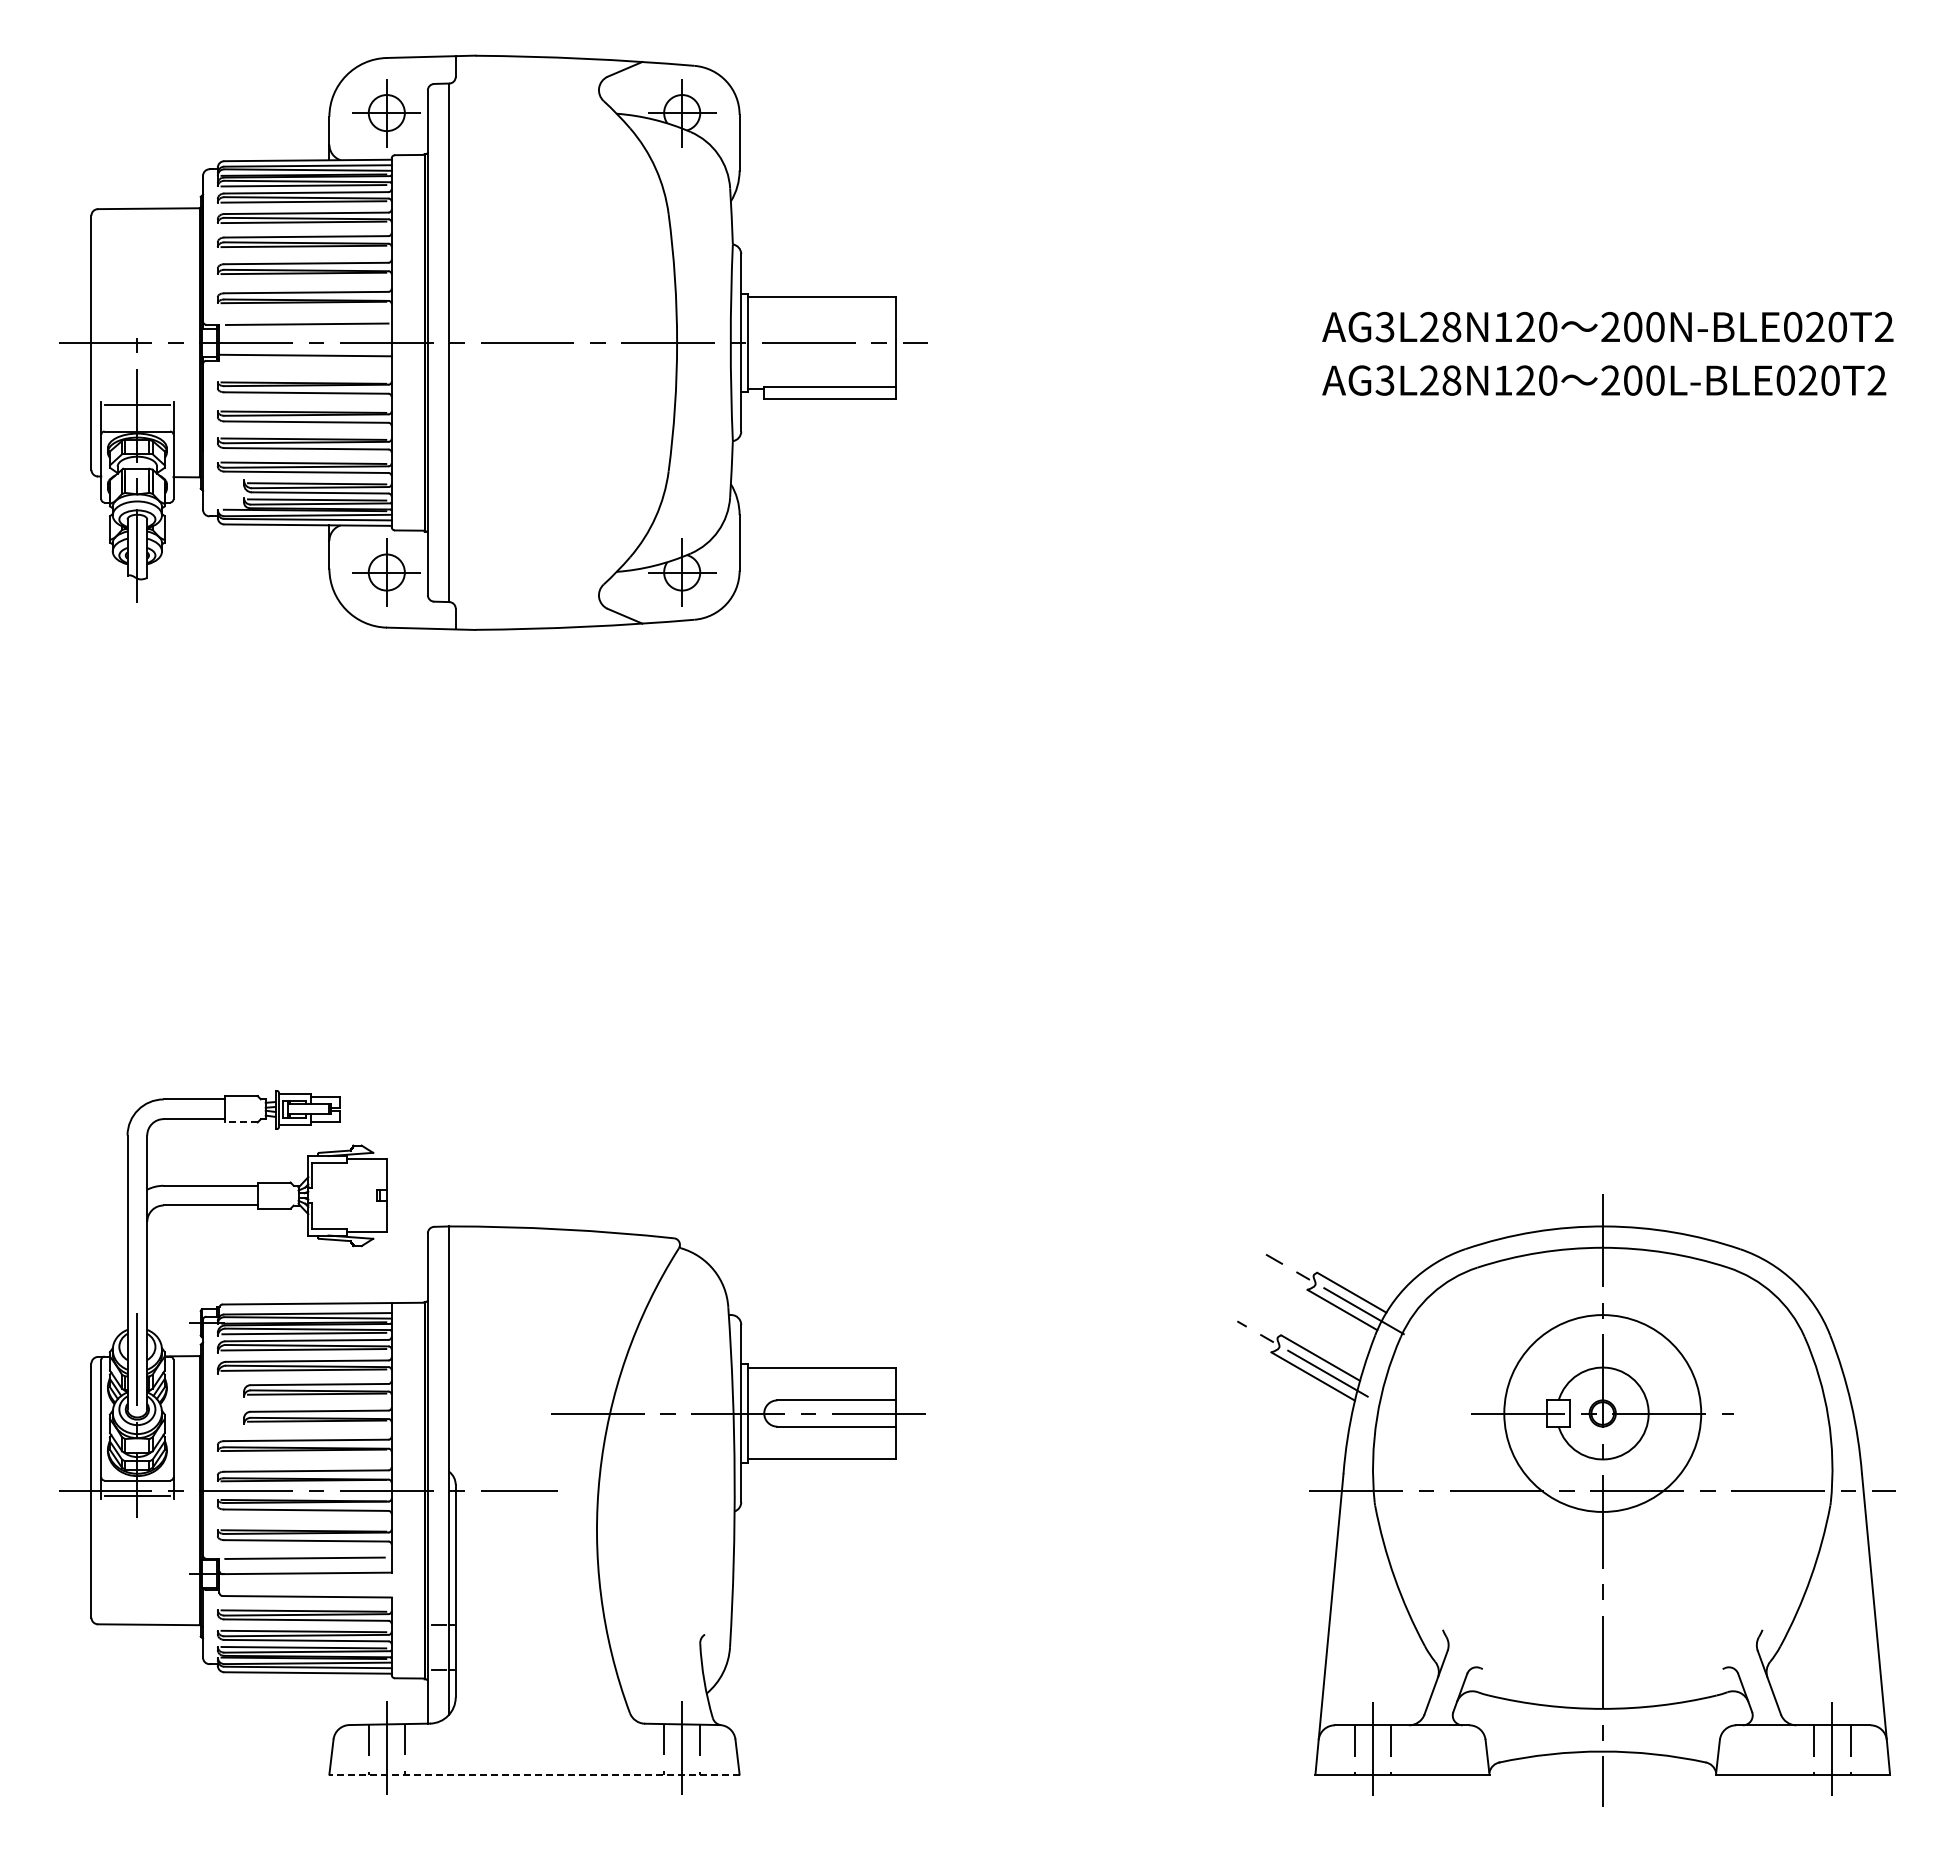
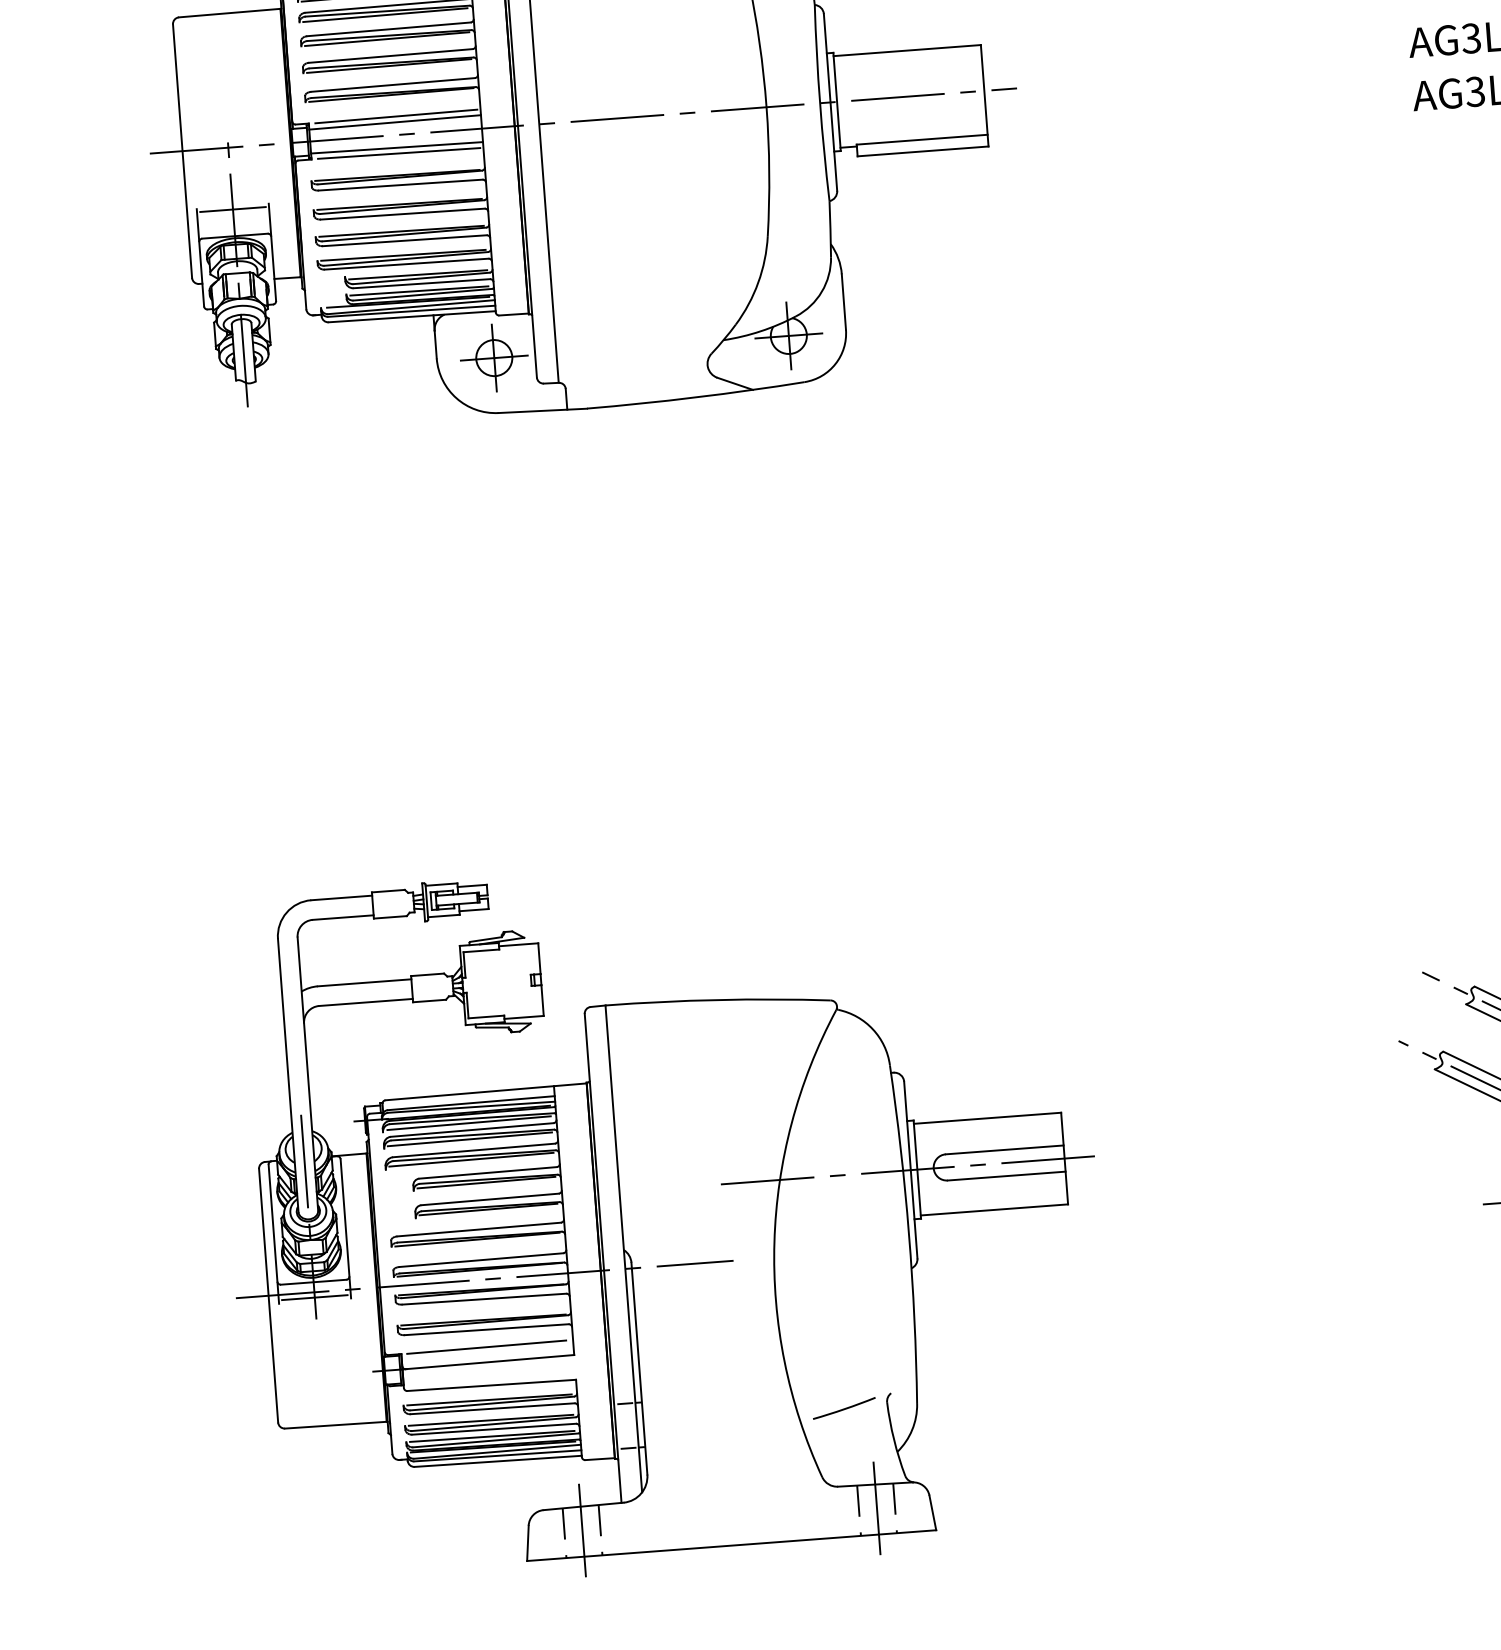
line: (305, 329) -> (394, 121), added
line: (307, 361) -> (399, 153), added
line: (241, 1122) -> (390, 917), dashed -> solid
line: (657, 1646) -> (844, 1408), added
line: (534, 1774) -> (731, 1545), dashed -> solid

